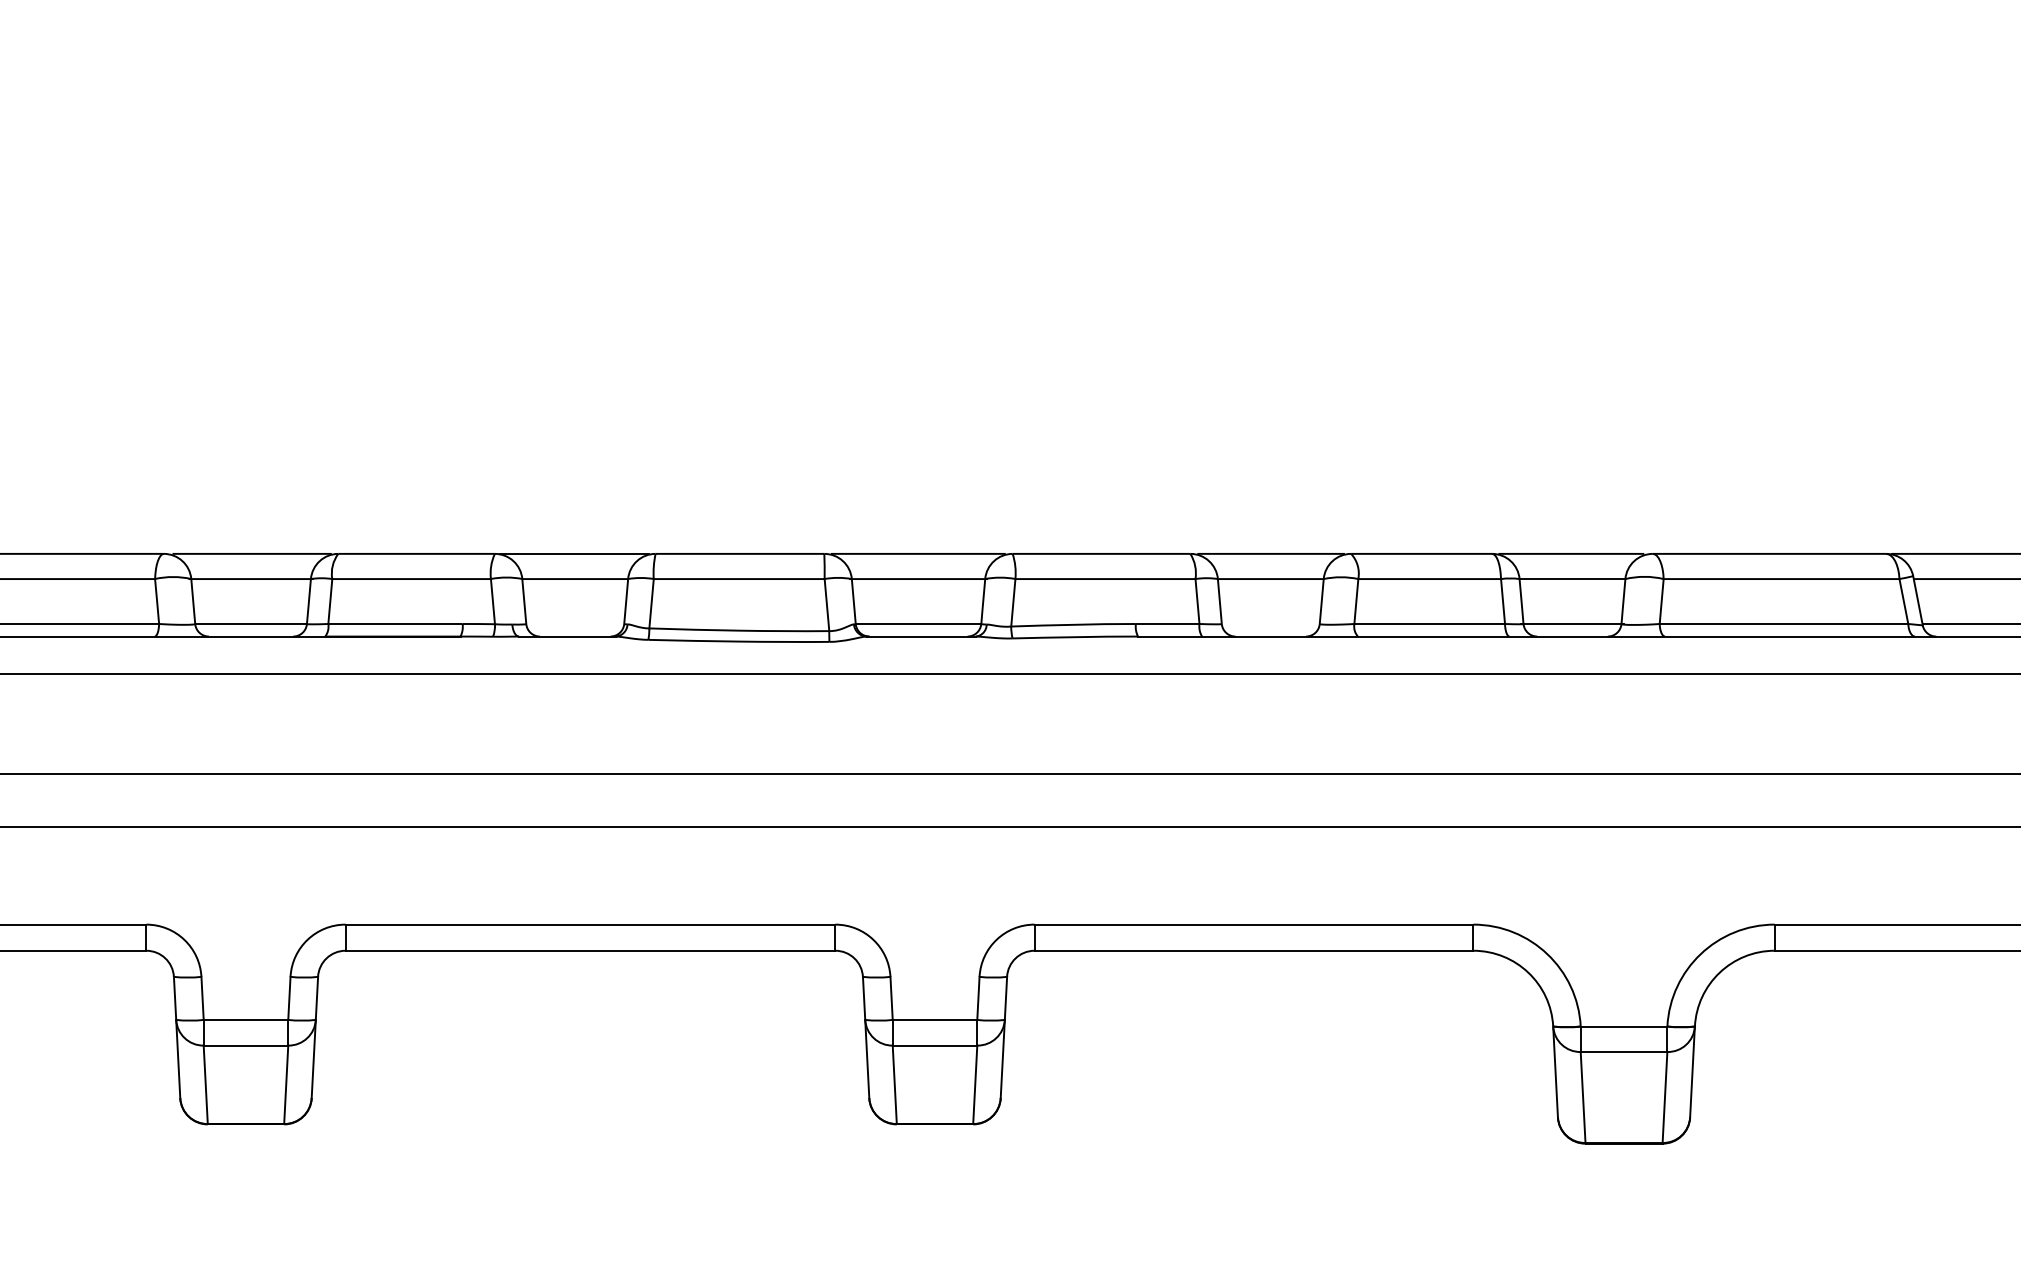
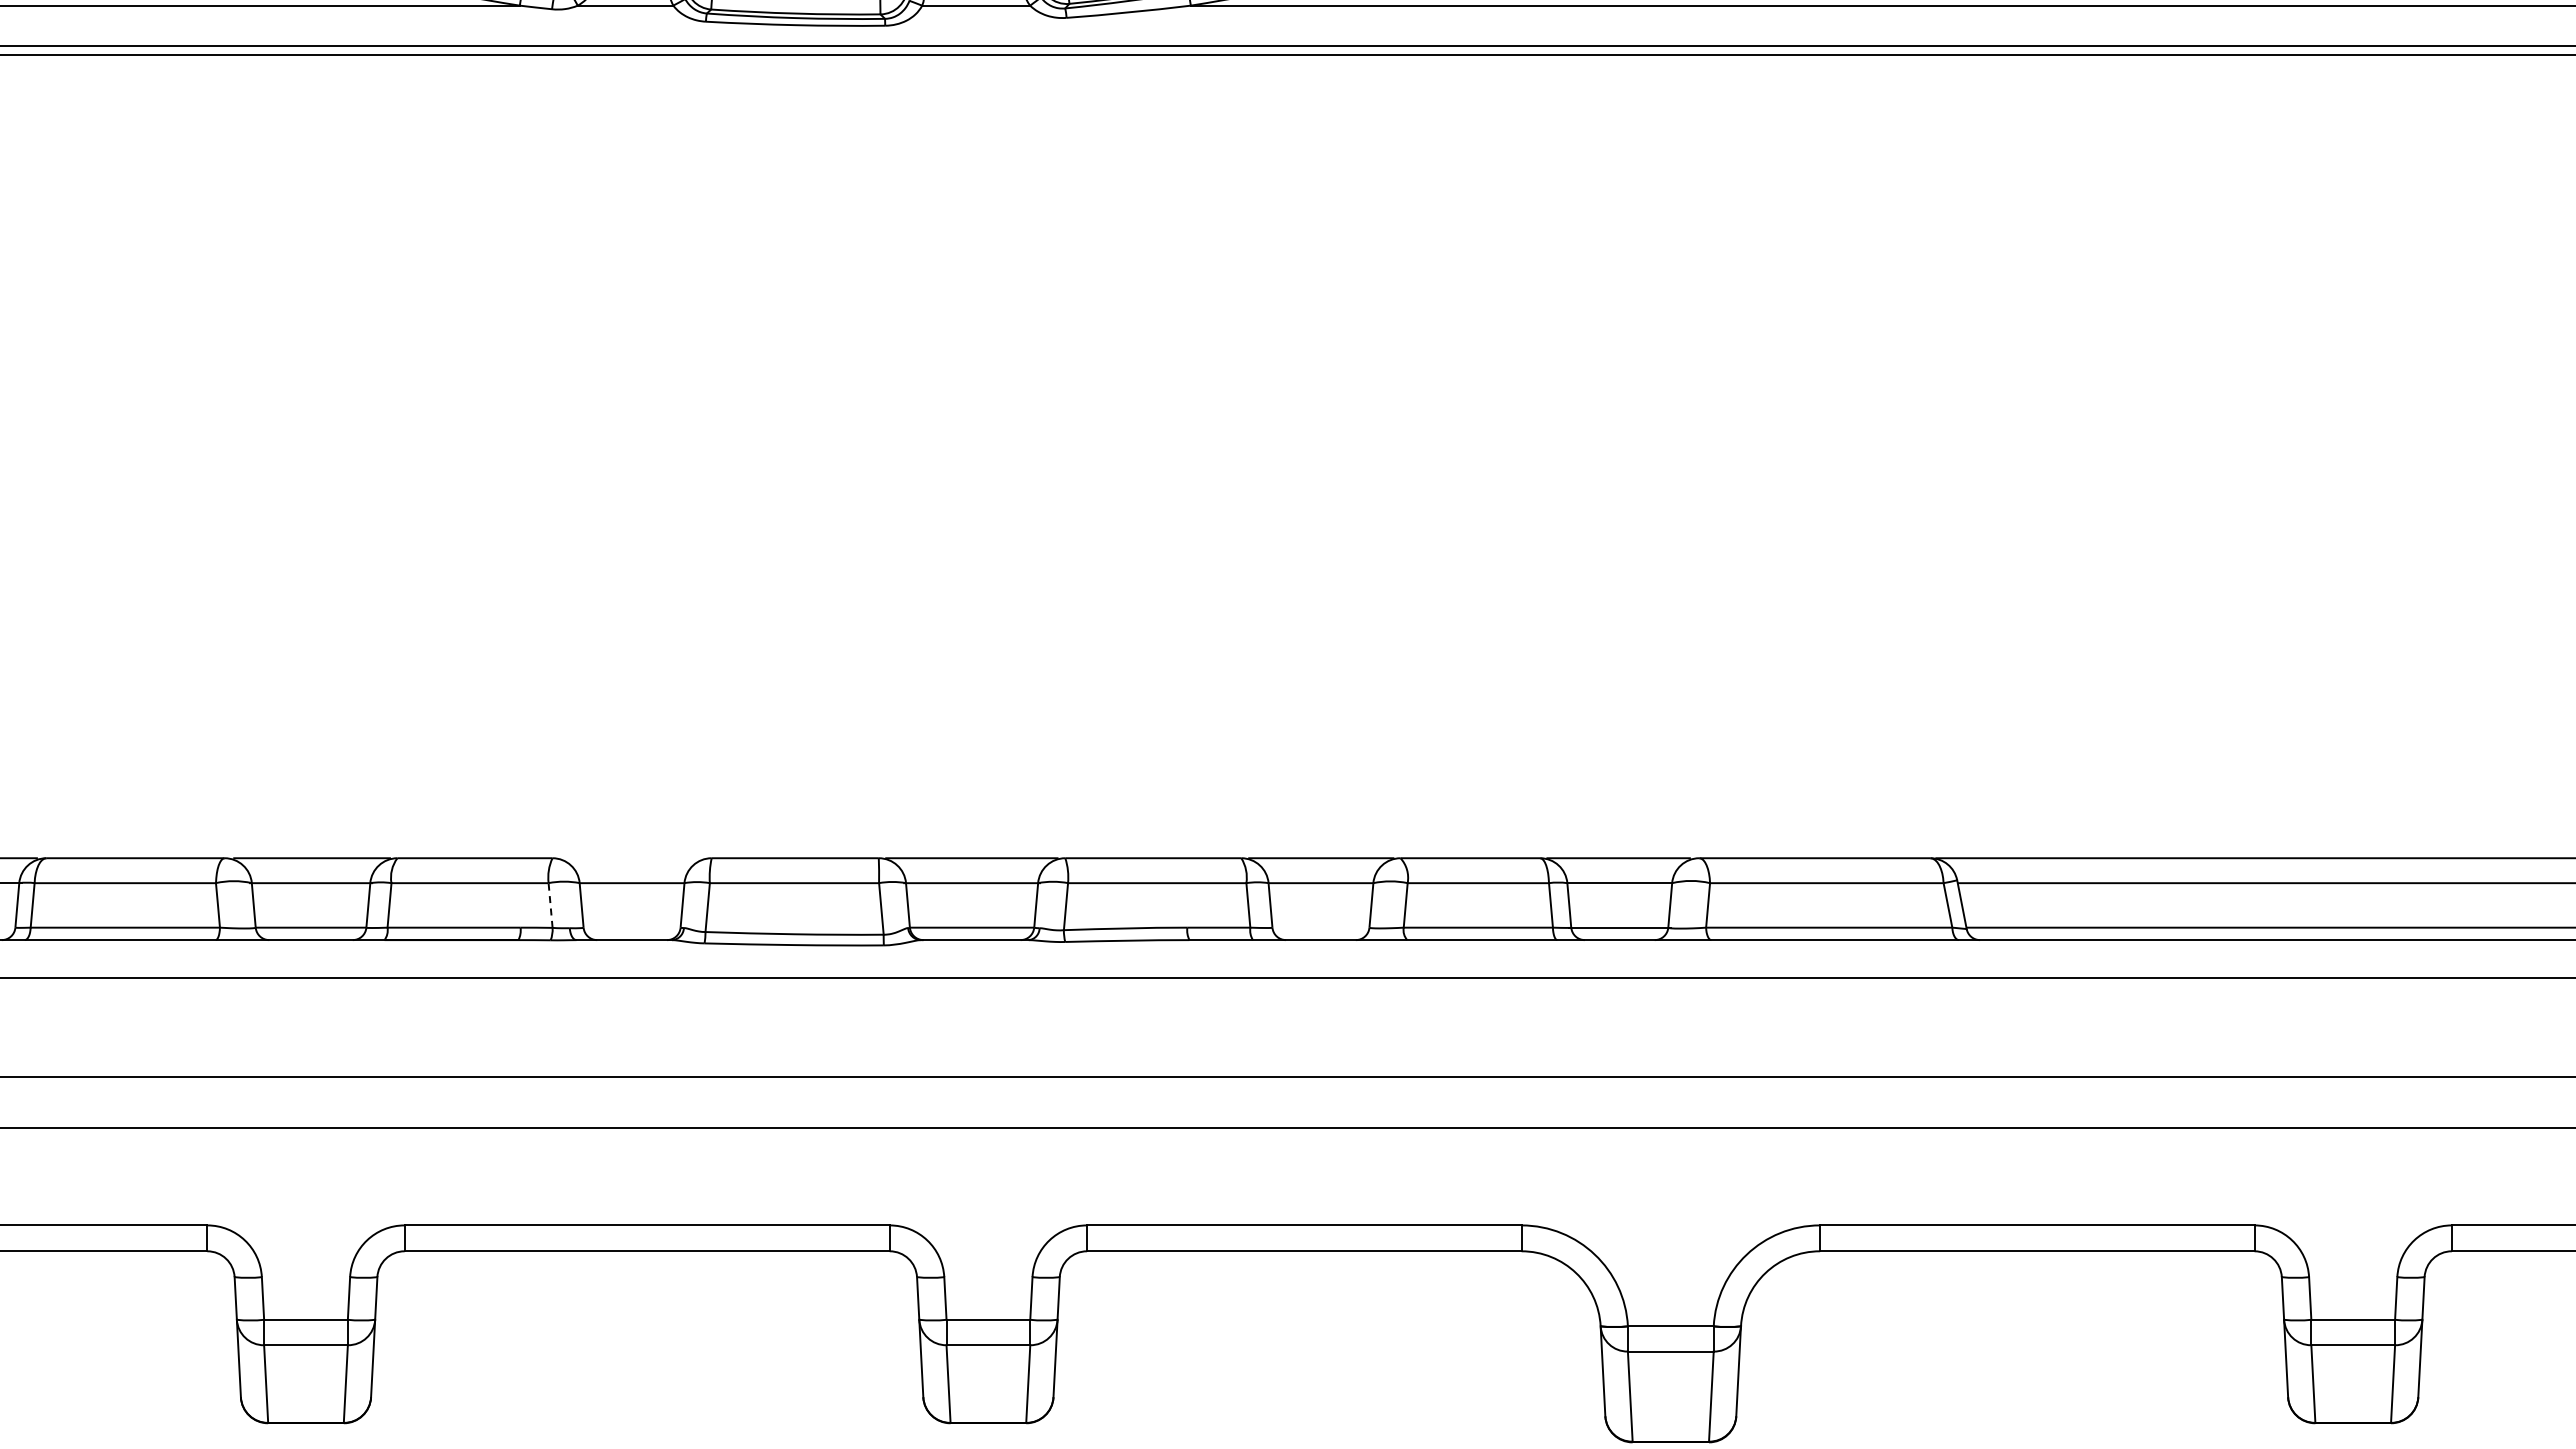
line: (574, 554) -> (631, 858), removed
line: (492, 601) -> (550, 905), solid -> dashed

